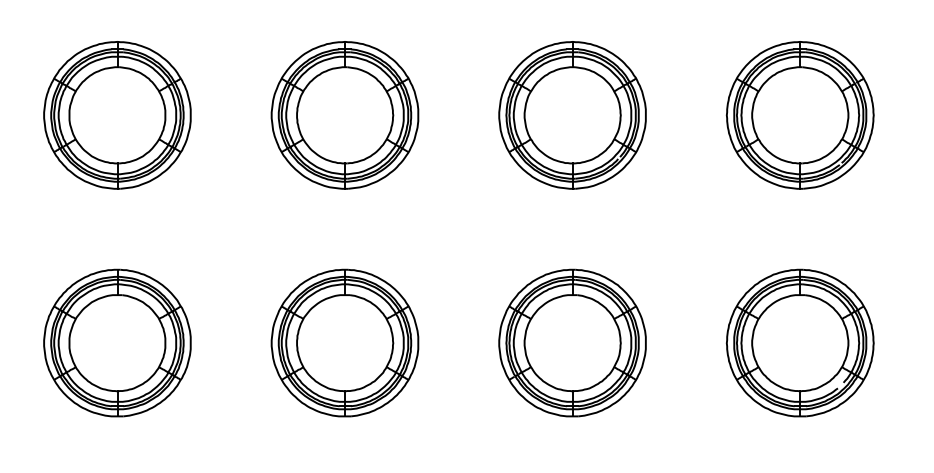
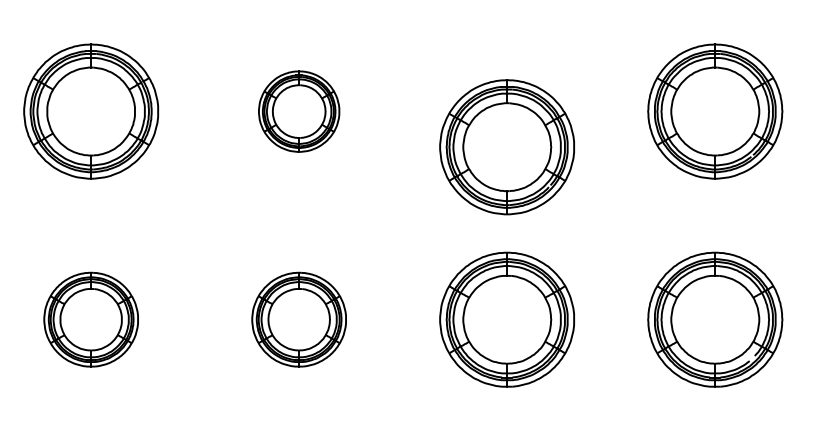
part: (344, 115) -> (298, 111), size x0.6
part: (572, 115) -> (507, 147), moved
part: (117, 342) -> (91, 319), size x0.7
part: (344, 342) -> (298, 319), size x0.7

